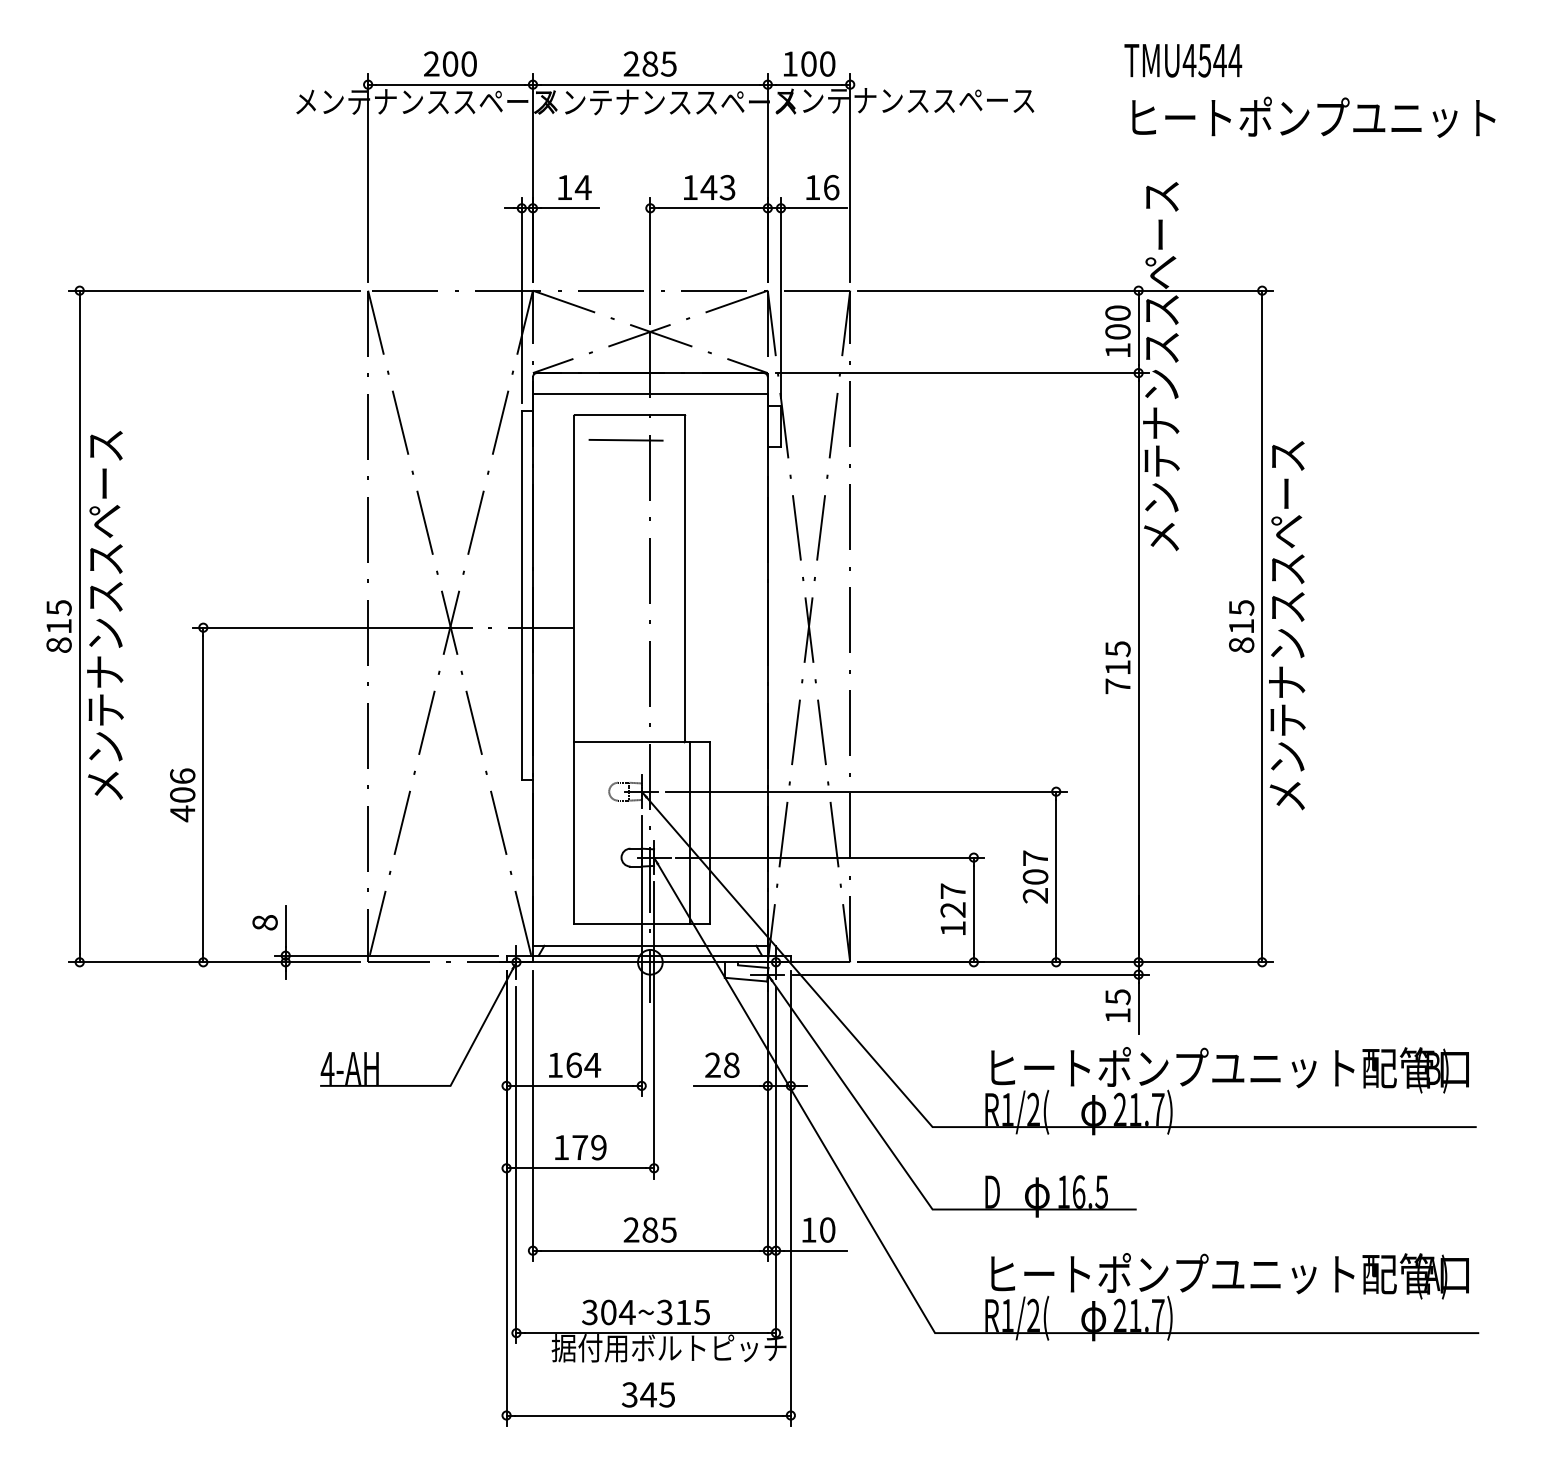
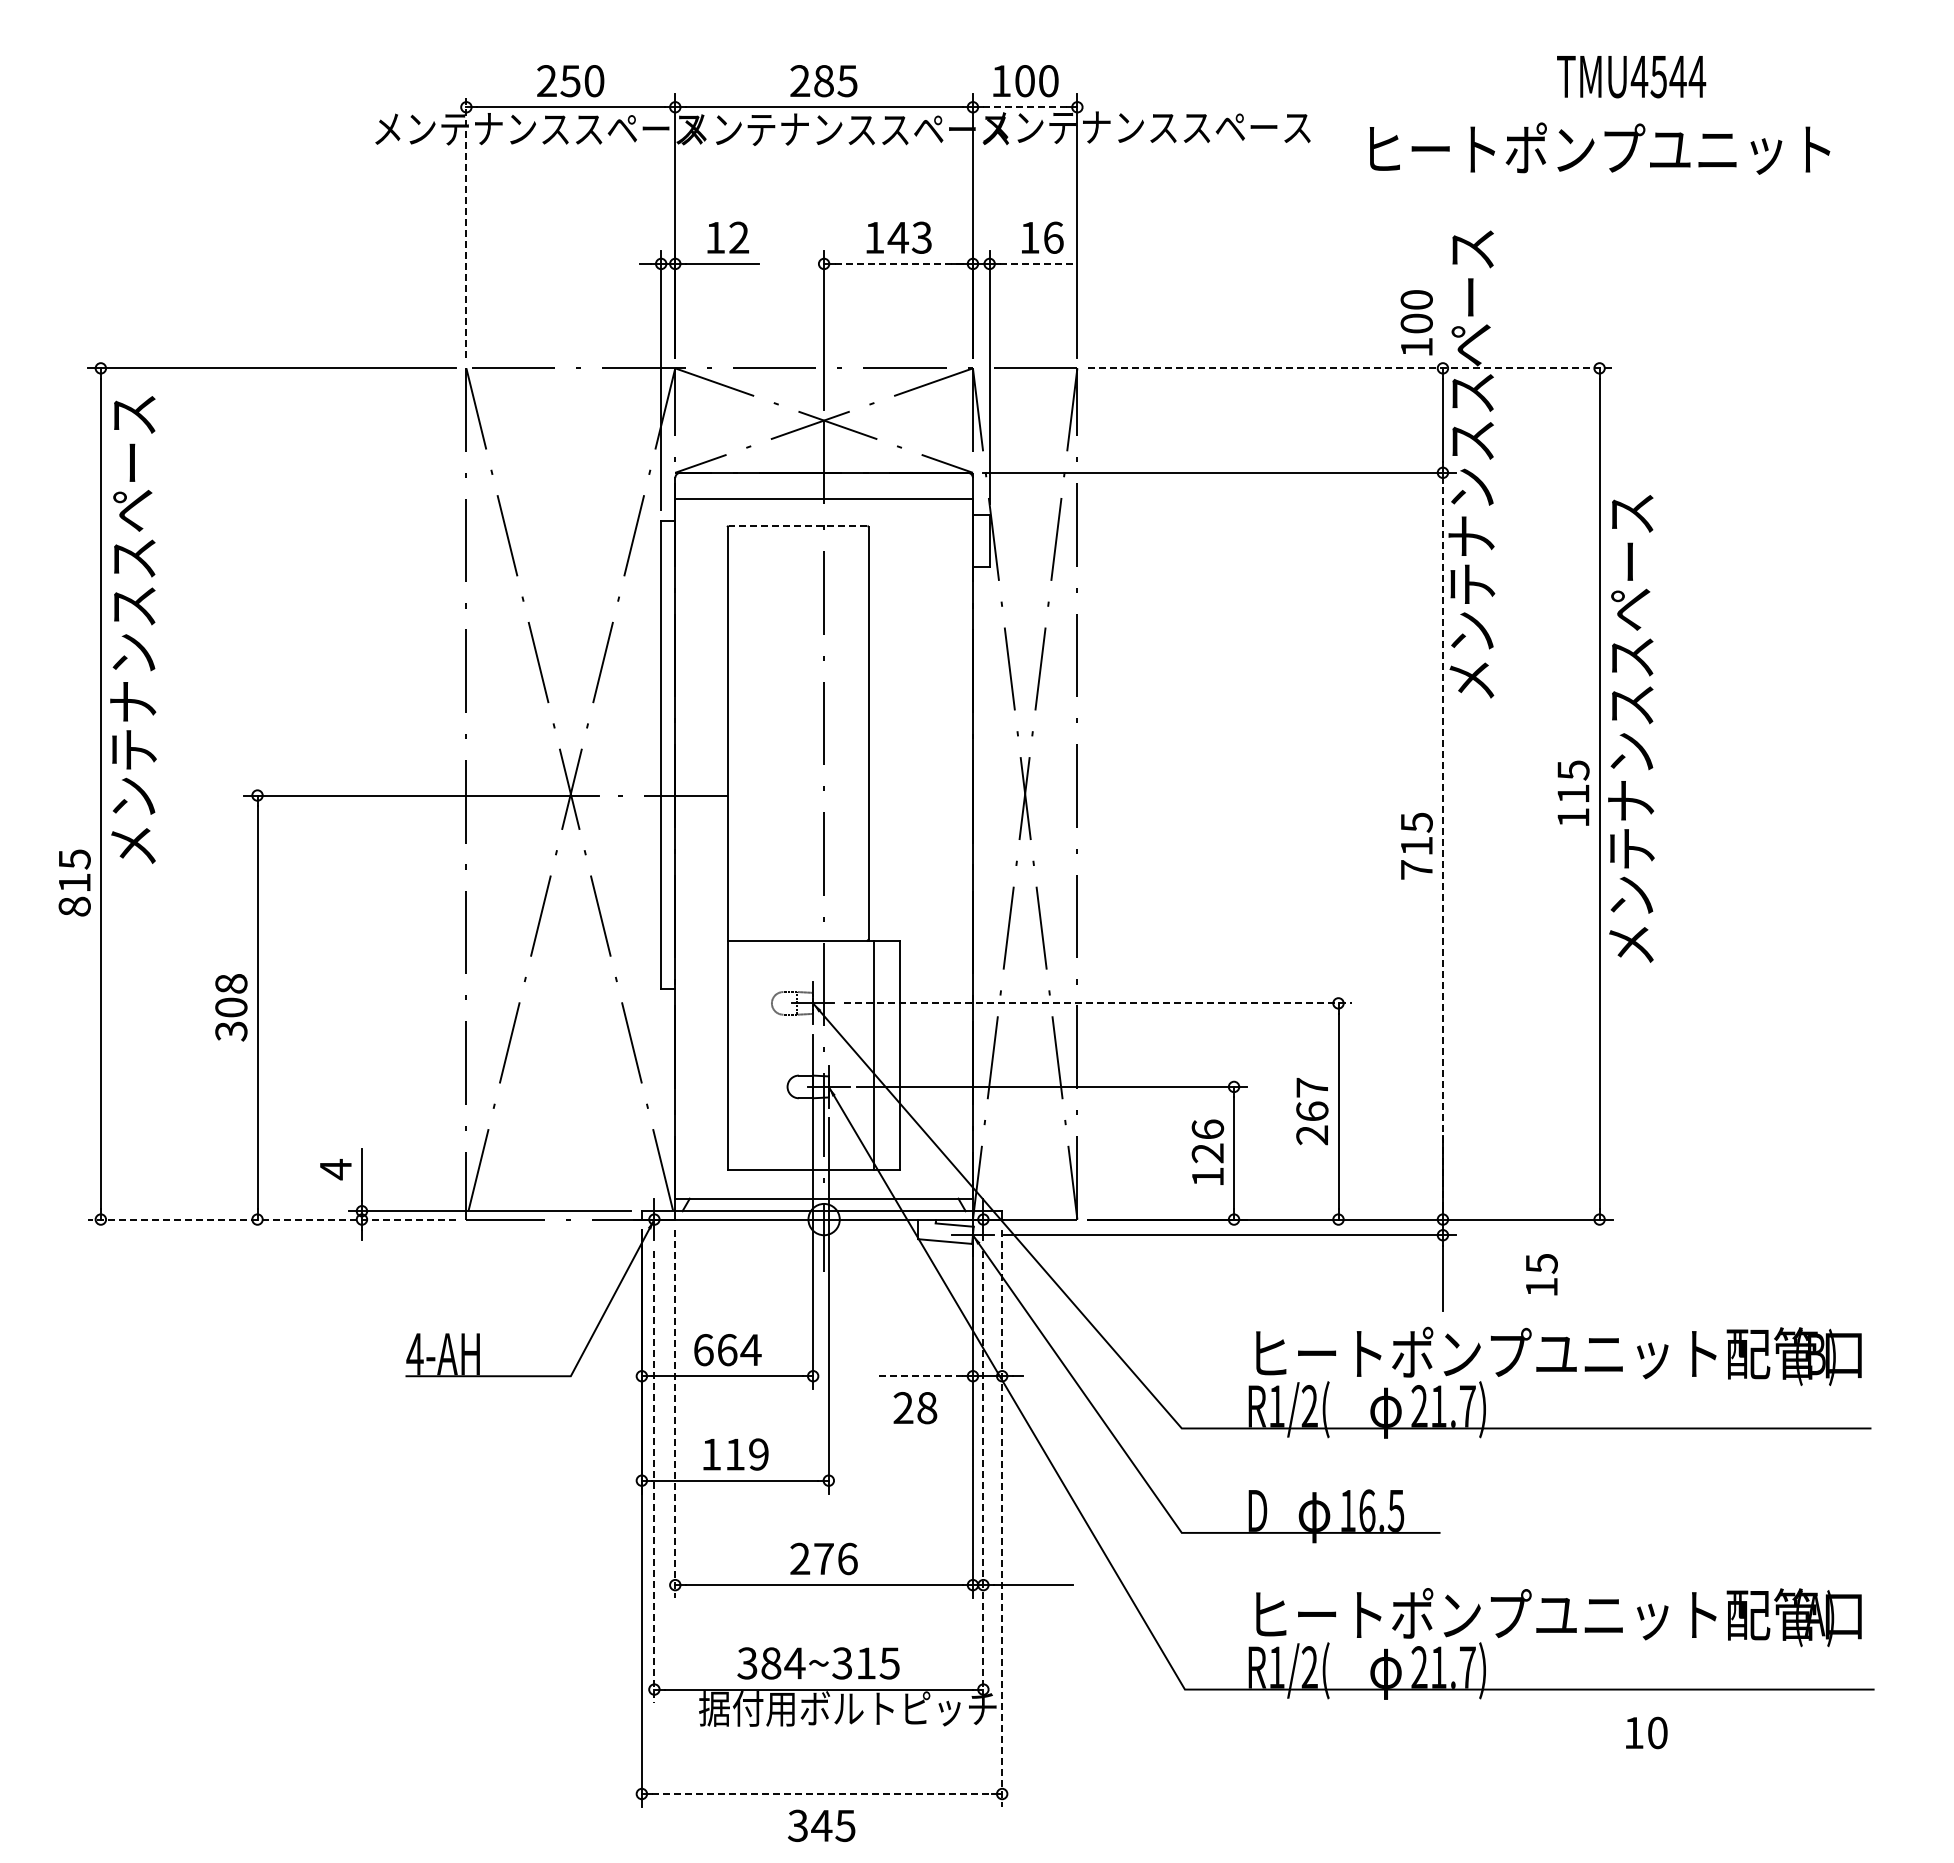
text: (1183, 61) -> (1631, 77), moved
text: (450, 64) -> (570, 81), 200 -> 250
line: (809, 84) -> (1025, 107), solid -> dashed
text: (1313, 117) -> (1599, 148), moved
line: (368, 178) -> (466, 226), solid -> dashed
text: (582, 187) -> (738, 237), 14 -> 12
line: (709, 207) -> (898, 263), solid -> dashed
line: (817, 207) -> (1036, 263), solid -> dashed
line: (1065, 290) -> (1350, 368), solid -> dashed
text: (1117, 331) -> (1416, 322), moved
line: (629, 415) -> (797, 526), solid -> dashed
line: (626, 439) -> (793, 557), removed
text: (105, 615) -> (133, 629), moved
text: (1287, 625) -> (1631, 728), moved
text: (58, 626) -> (74, 882), moved
text: (1241, 645) -> (1573, 817), 815 -> 115
line: (1138, 667) -> (1442, 846), solid -> dashed
line: (866, 791) -> (1098, 1003), solid -> dashed
text: (182, 794) -> (231, 1007), 406 -> 308
text: (1035, 877) -> (1312, 1111), 207 -> 267
text: (952, 891) -> (1207, 1129), 127 -> 126
text: (264, 922) -> (335, 1169), 8 -> 4
line: (214, 962) -> (271, 1219), solid -> dashed
text: (1117, 1005) -> (1541, 1274), moved
text: (555, 1065) -> (703, 1350), 164 -> 664
text: (722, 1065) -> (915, 1408), moved
line: (726, 1086) -> (920, 1376), solid -> dashed
line: (533, 1116) -> (675, 1414), solid -> dashed
text: (580, 1147) -> (735, 1454), 179 -> 119
line: (516, 1165) -> (654, 1476), solid -> dashed
line: (776, 1165) -> (983, 1476), solid -> dashed
line: (791, 1198) -> (1002, 1518), solid -> dashed
text: (659, 1229) -> (835, 1558), 285 -> 276
text: (818, 1229) -> (1646, 1732), moved
text: (608, 1312) -> (771, 1663), 304~315 -> 384~315
text: (648, 1394) -> (821, 1825), moved
line: (649, 1415) -> (822, 1794), solid -> dashed

